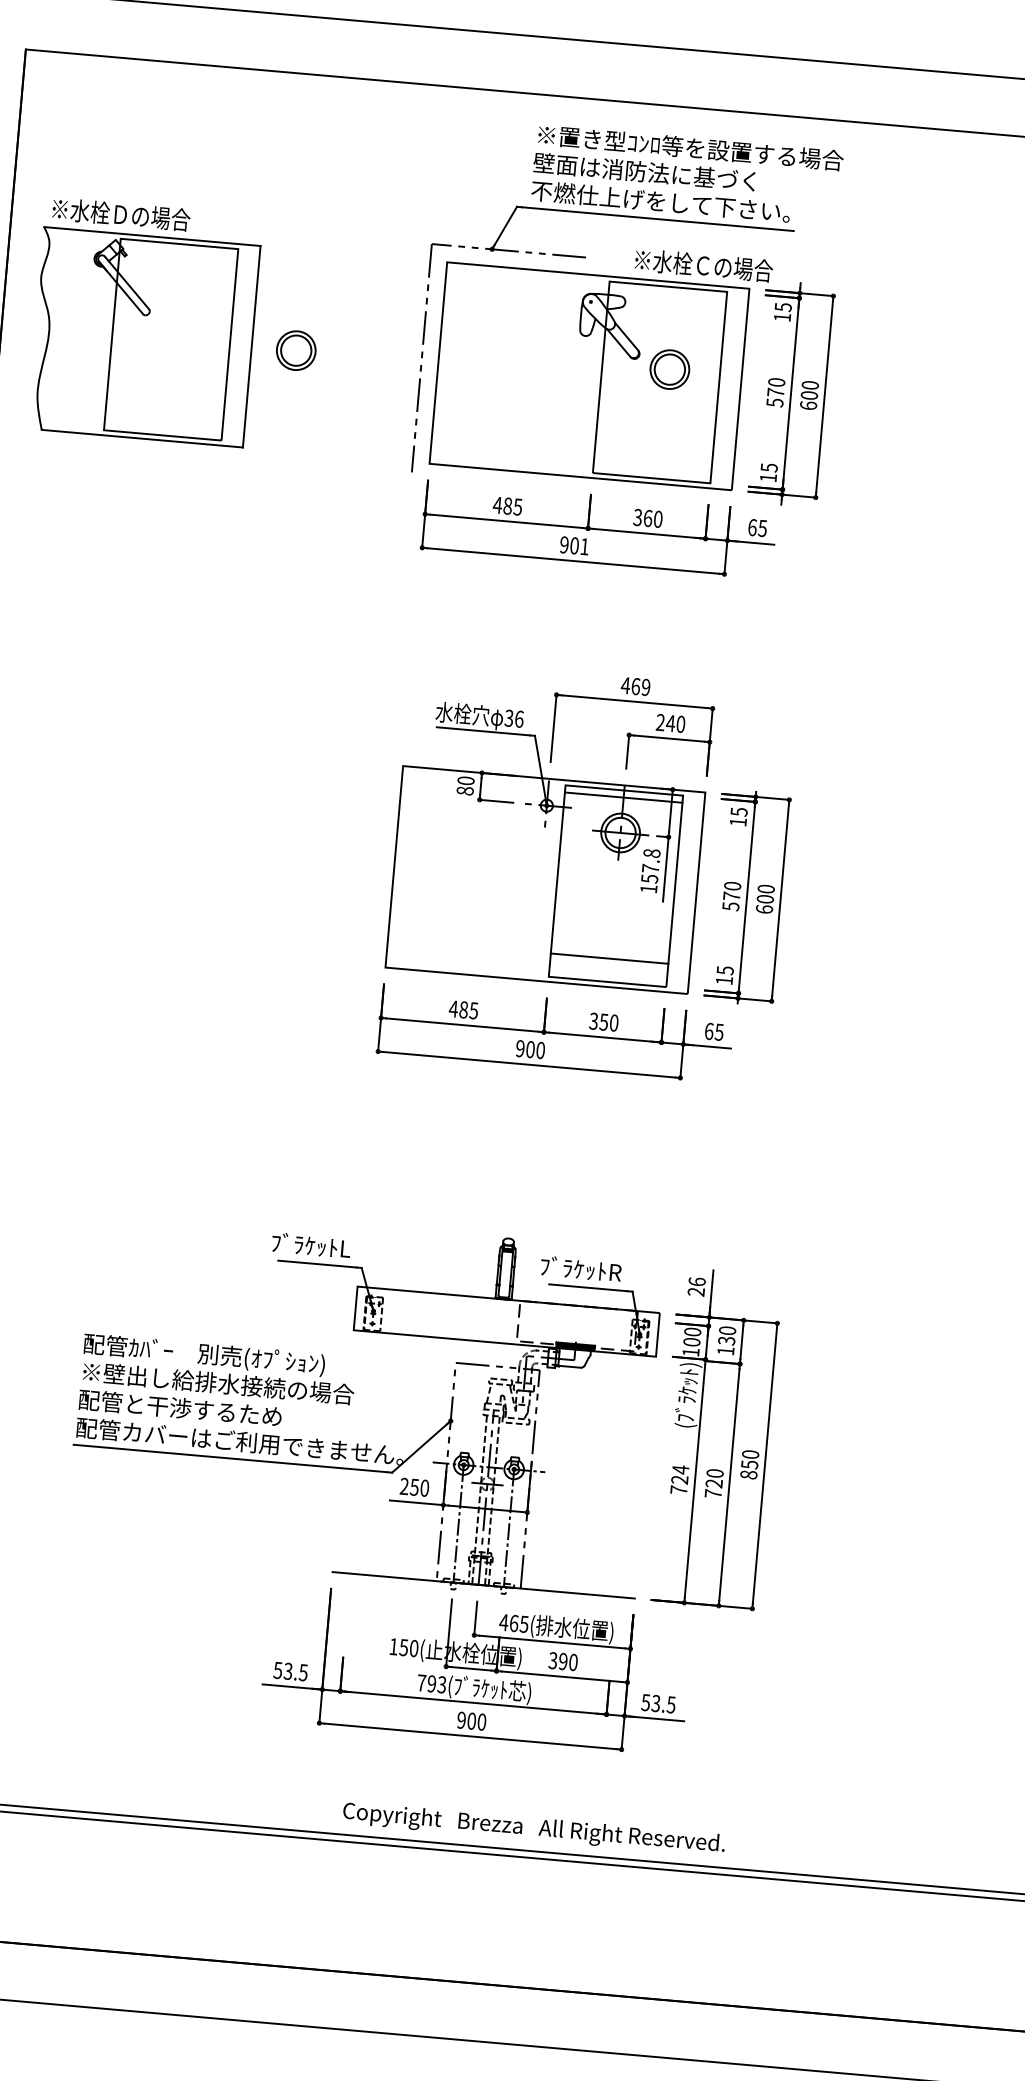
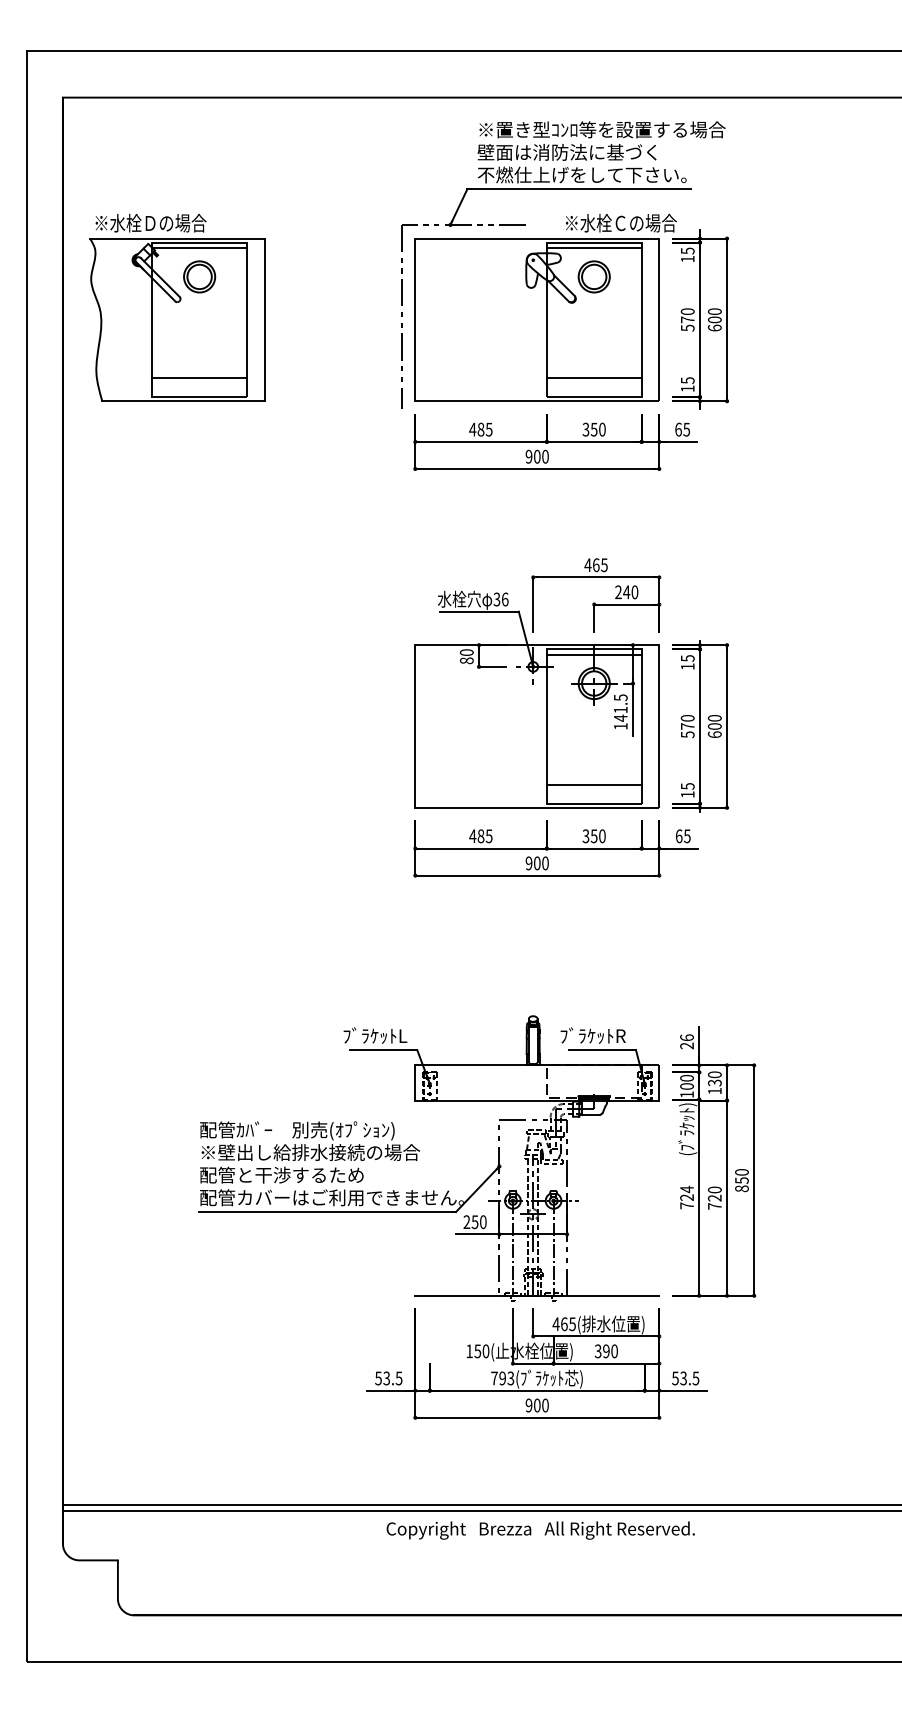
line: (178, 251) -> (199, 248), added
line: (666, 293) -> (593, 248), added
part: (296, 350) -> (199, 276), moved
part: (669, 369) -> (593, 276), moved
line: (164, 412) -> (199, 378), added
line: (652, 454) -> (593, 378), added
text: (647, 518) -> (593, 429), 360 -> 350
text: (584, 546) -> (545, 456), 901 -> 900
text: (646, 686) -> (604, 564), 469 -> 465
text: (650, 865) -> (620, 707), 157.8 -> 141.5
text: (533, 1828) -> (540, 1530), moved

